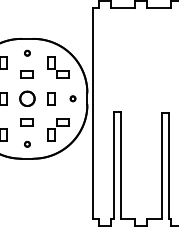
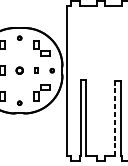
part: (26, 74) -> (19, 53), removed
part: (27, 98) -> (19, 70), size x0.6
part: (51, 98) -> (36, 70), size x0.6
part: (26, 122) -> (19, 87), removed
line: (161, 165) -> (115, 118), solid -> dashed

